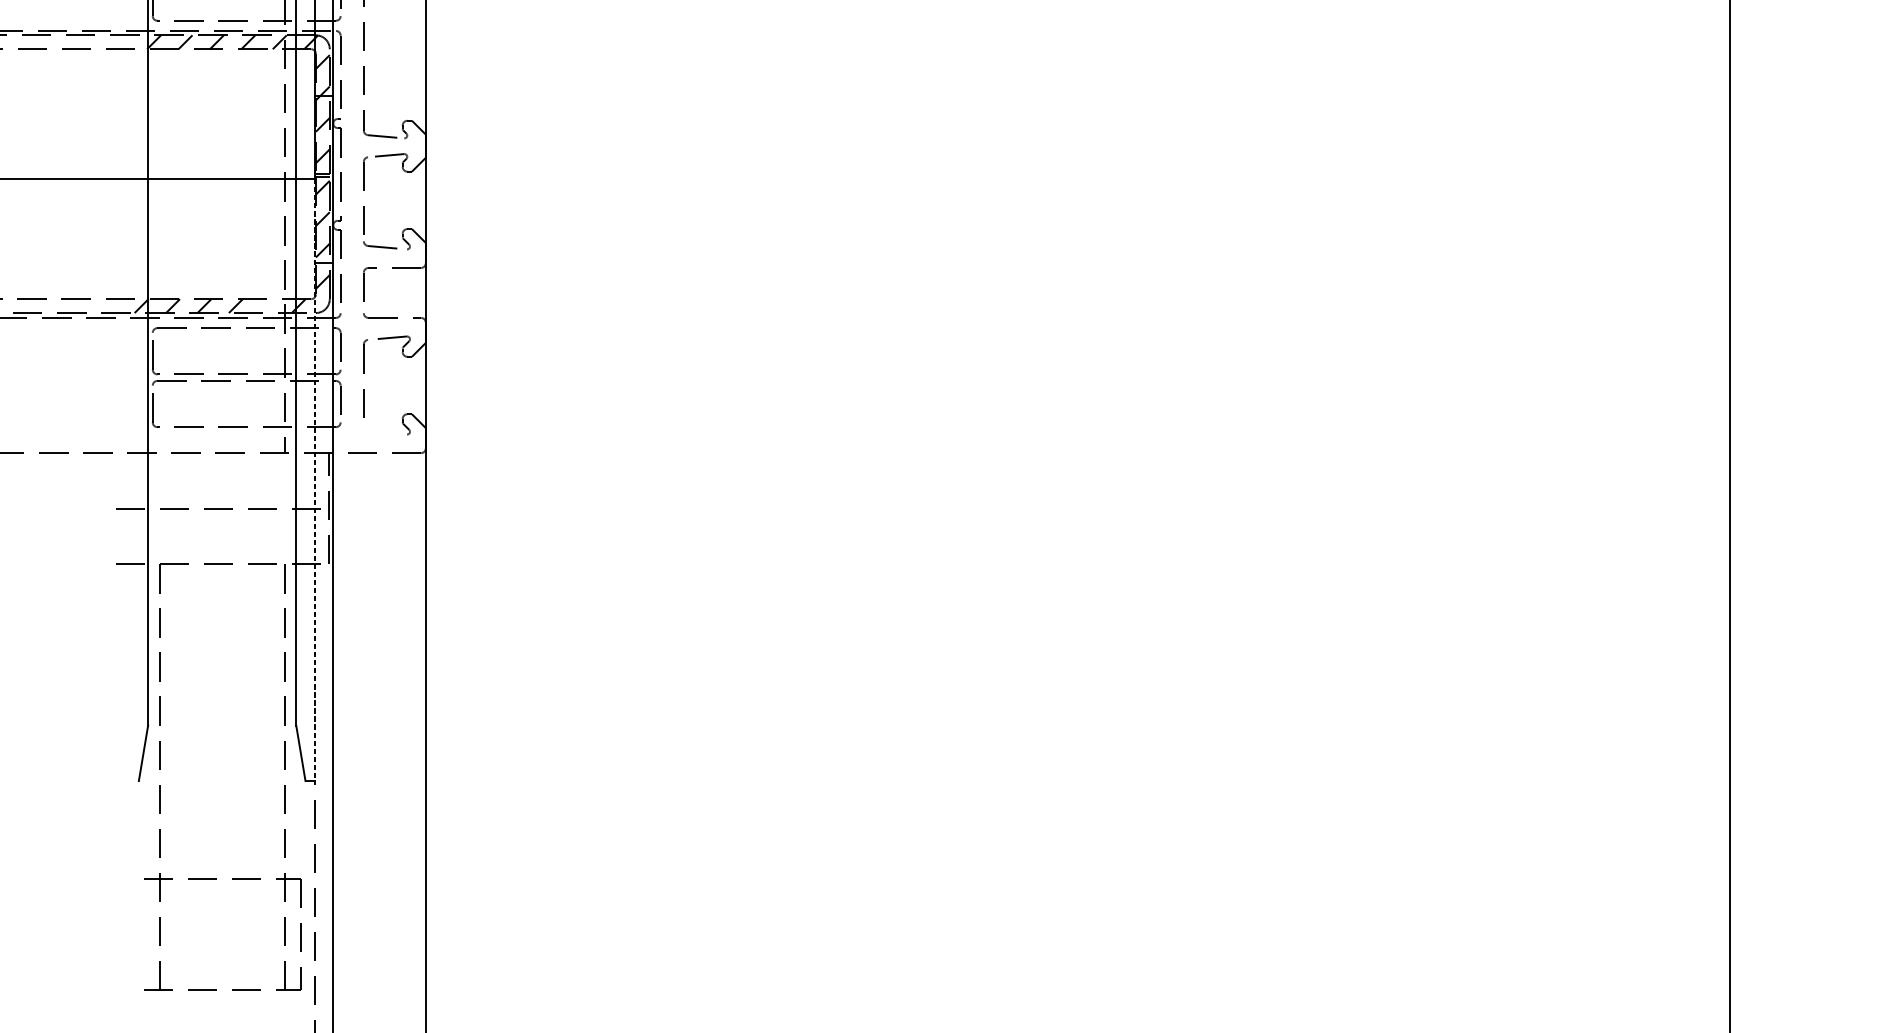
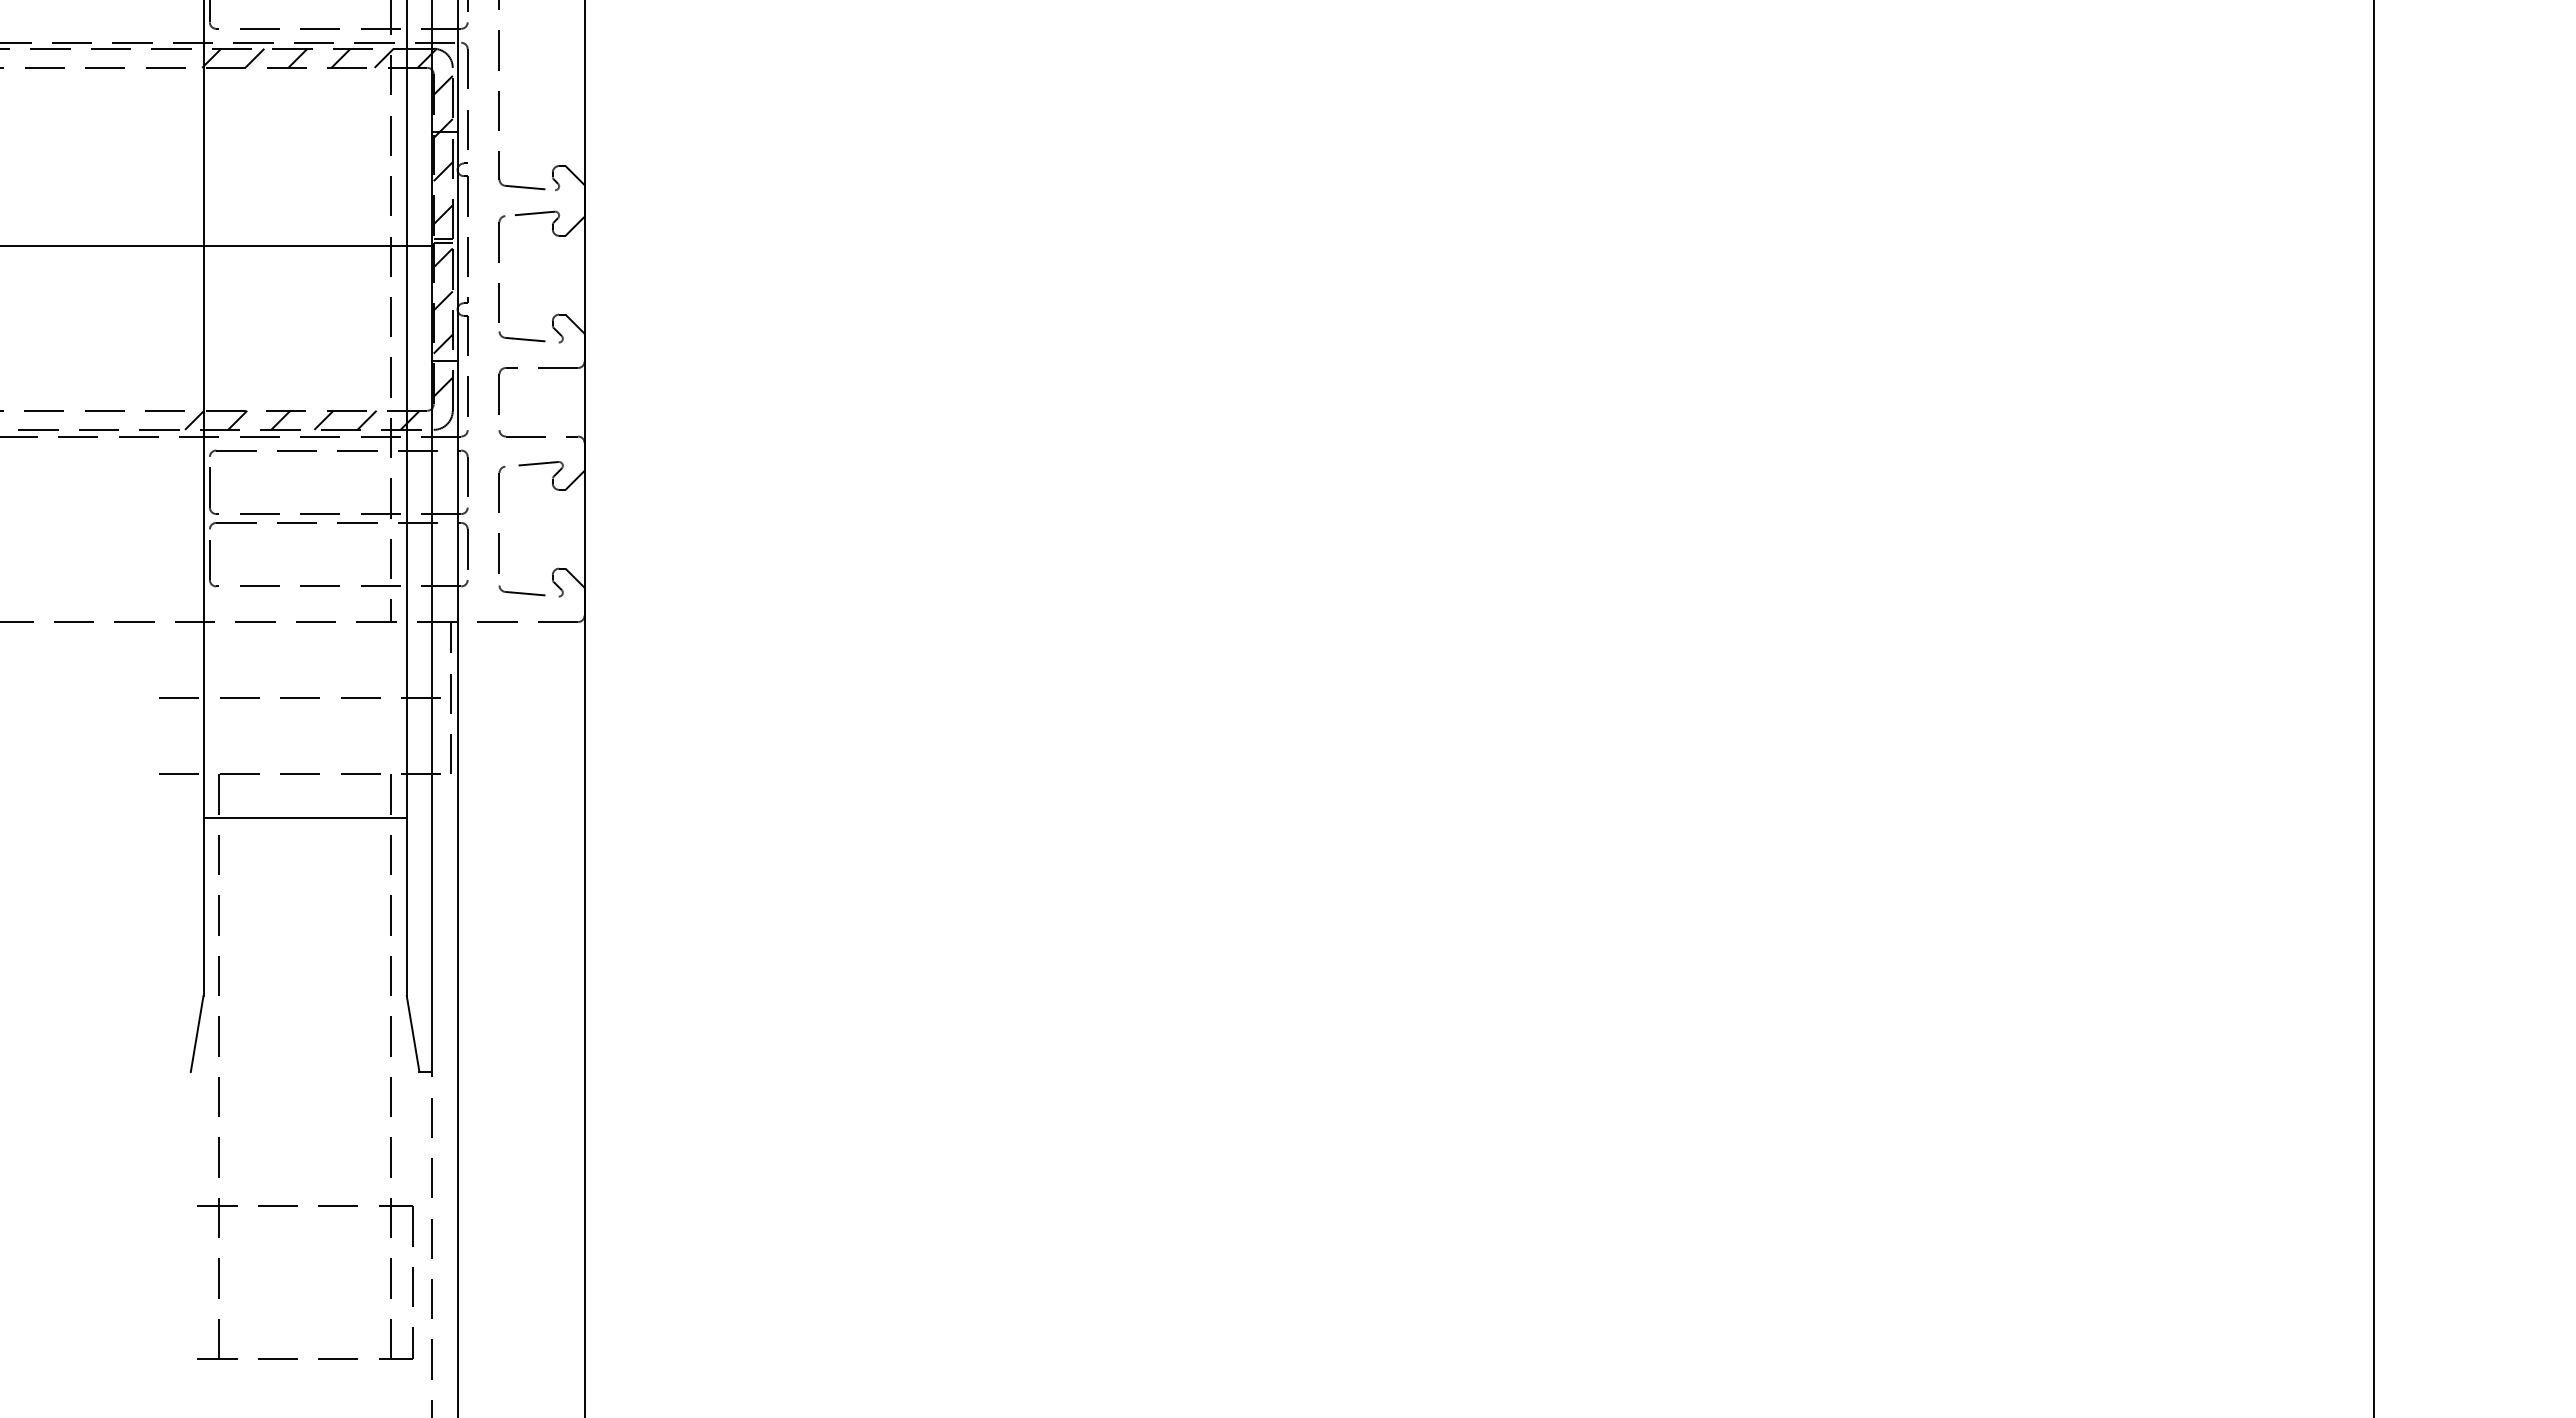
line: (266, 305) -> (366, 419), added
part: (379, 430) -> (521, 590), added
line: (315, 480) -> (432, 659), dashed -> solid
line: (221, 595) -> (304, 817), added

